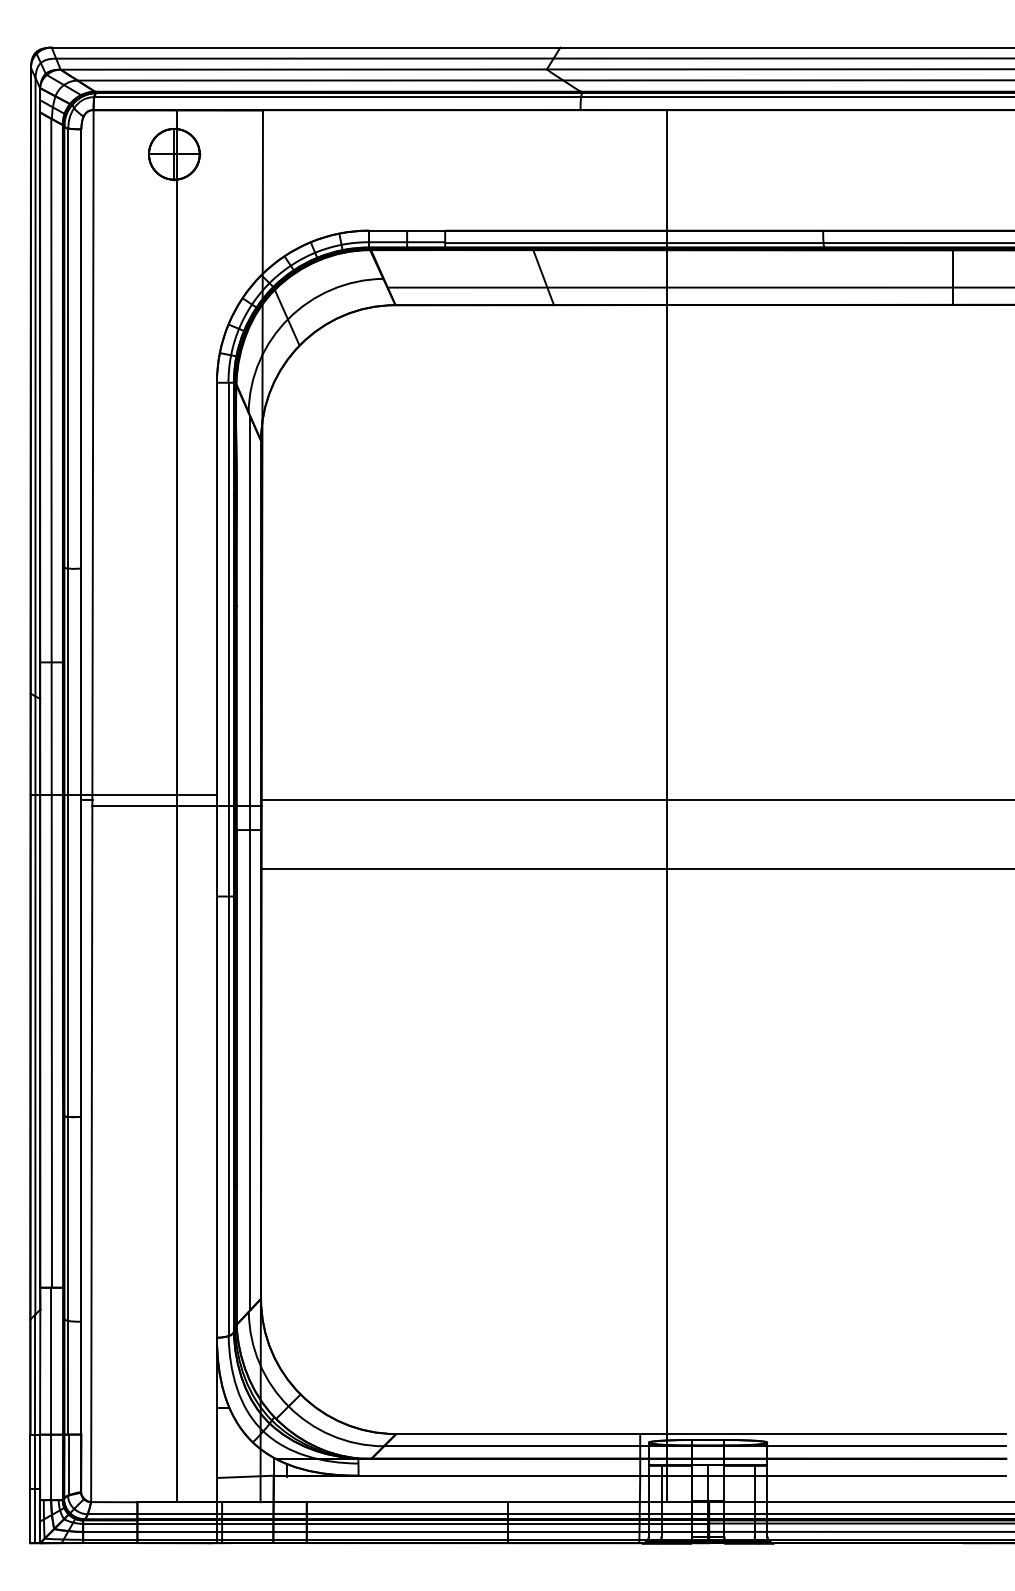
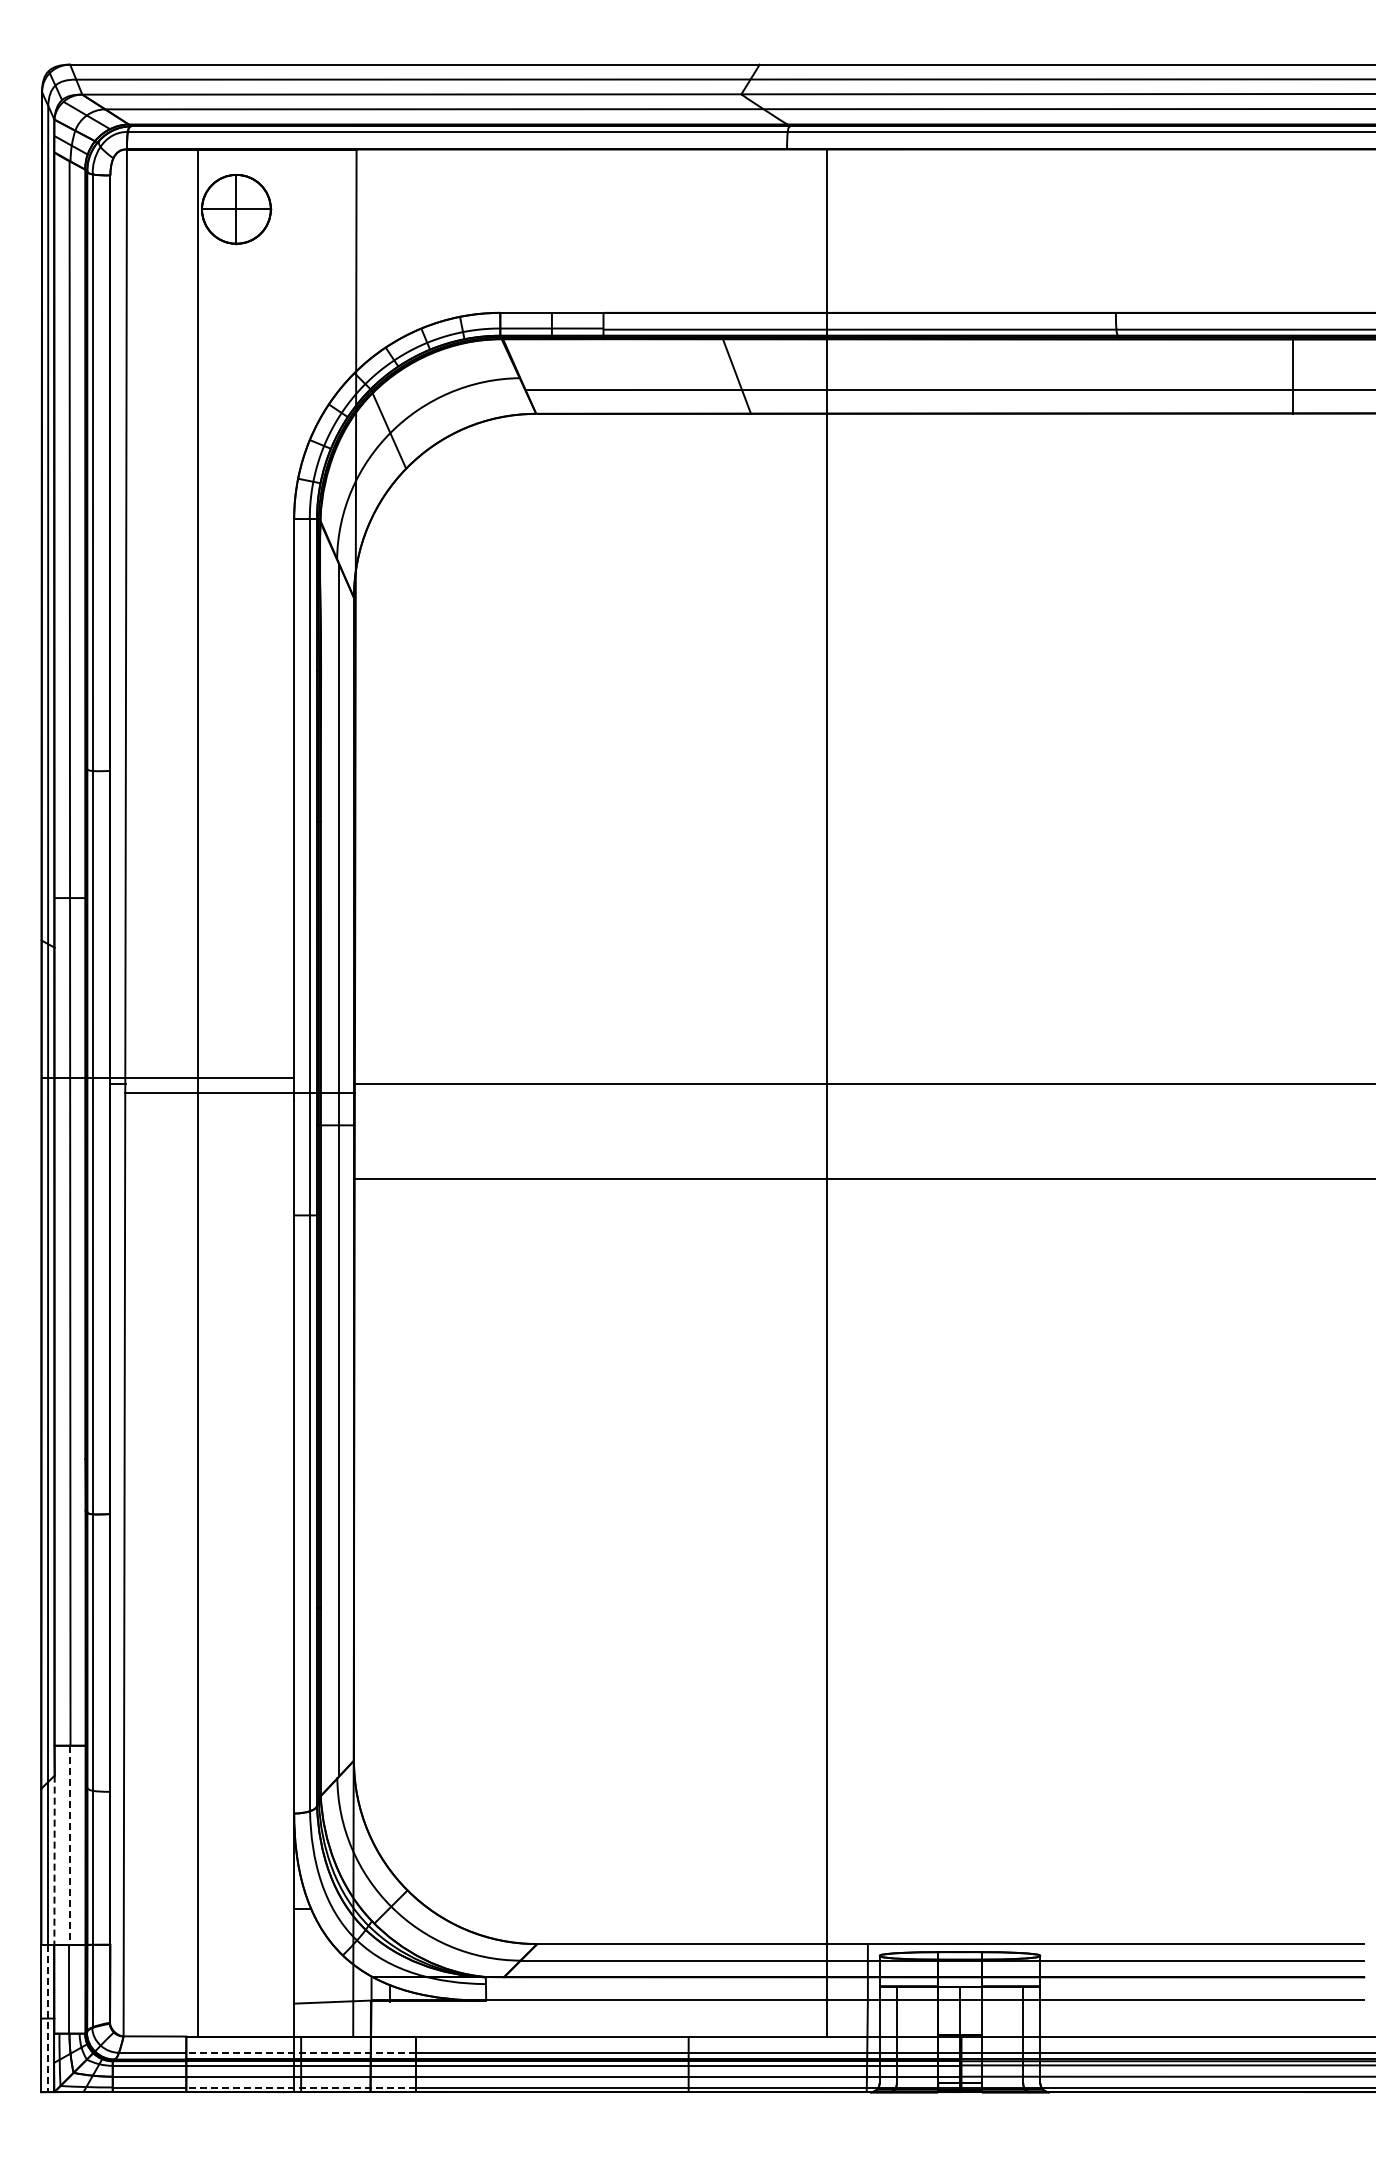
line: (177, 805) -> (198, 1092), moved
line: (667, 805) -> (827, 1092), moved
line: (51, 1361) -> (69, 1845), solid -> dashed
line: (40, 1372) -> (54, 1860), solid -> dashed
line: (35, 1488) -> (47, 2018), solid -> dashed
line: (222, 1514) -> (301, 2052), solid -> dashed
line: (222, 1539) -> (301, 2087), solid -> dashed

